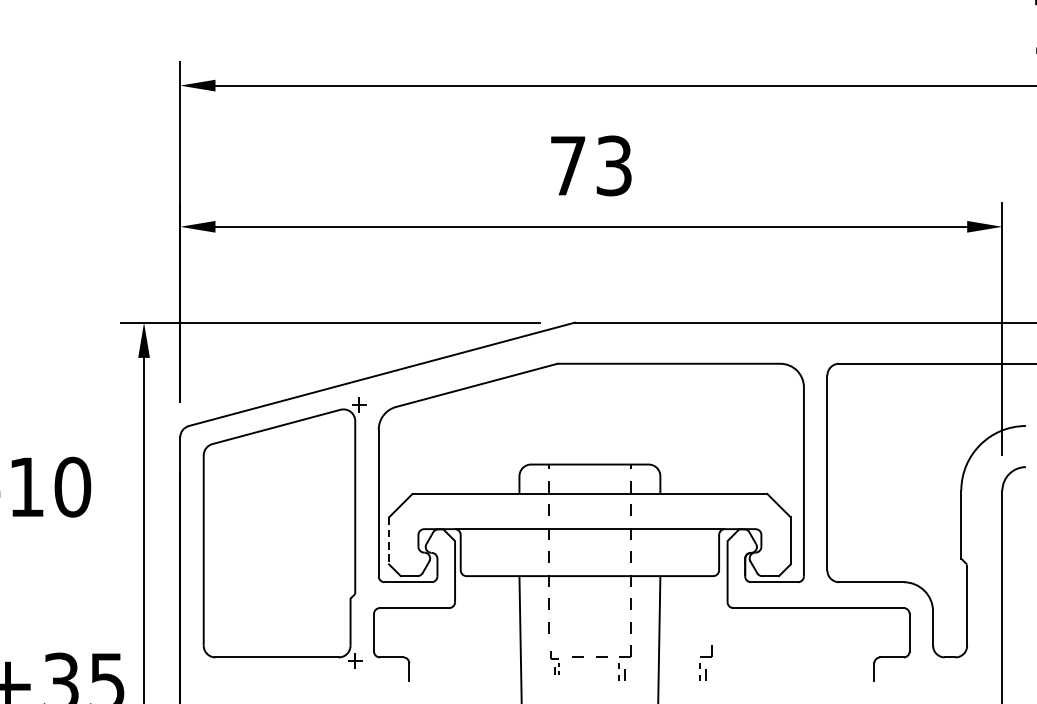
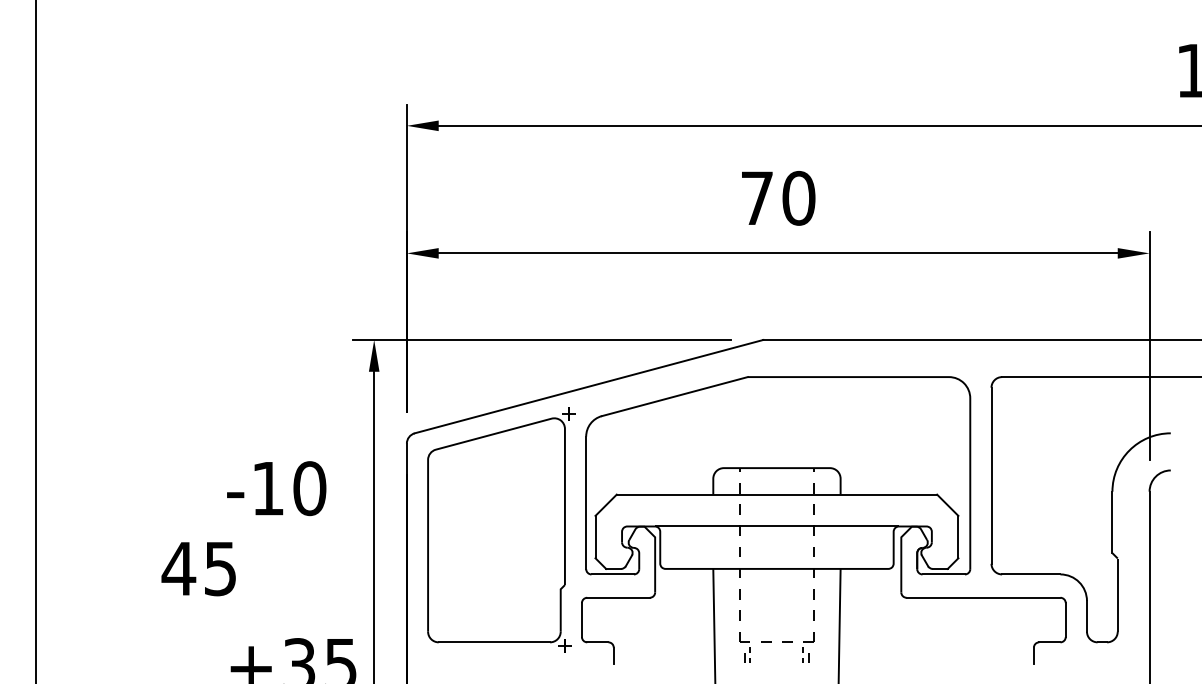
text: (613, 166) -> (798, 198), 73 -> 70
line: (389, 541) -> (595, 537), dashed -> solid
part: (553, 663) -> (744, 647), size x1.43
part: (705, 663) -> (881, 647), removed

